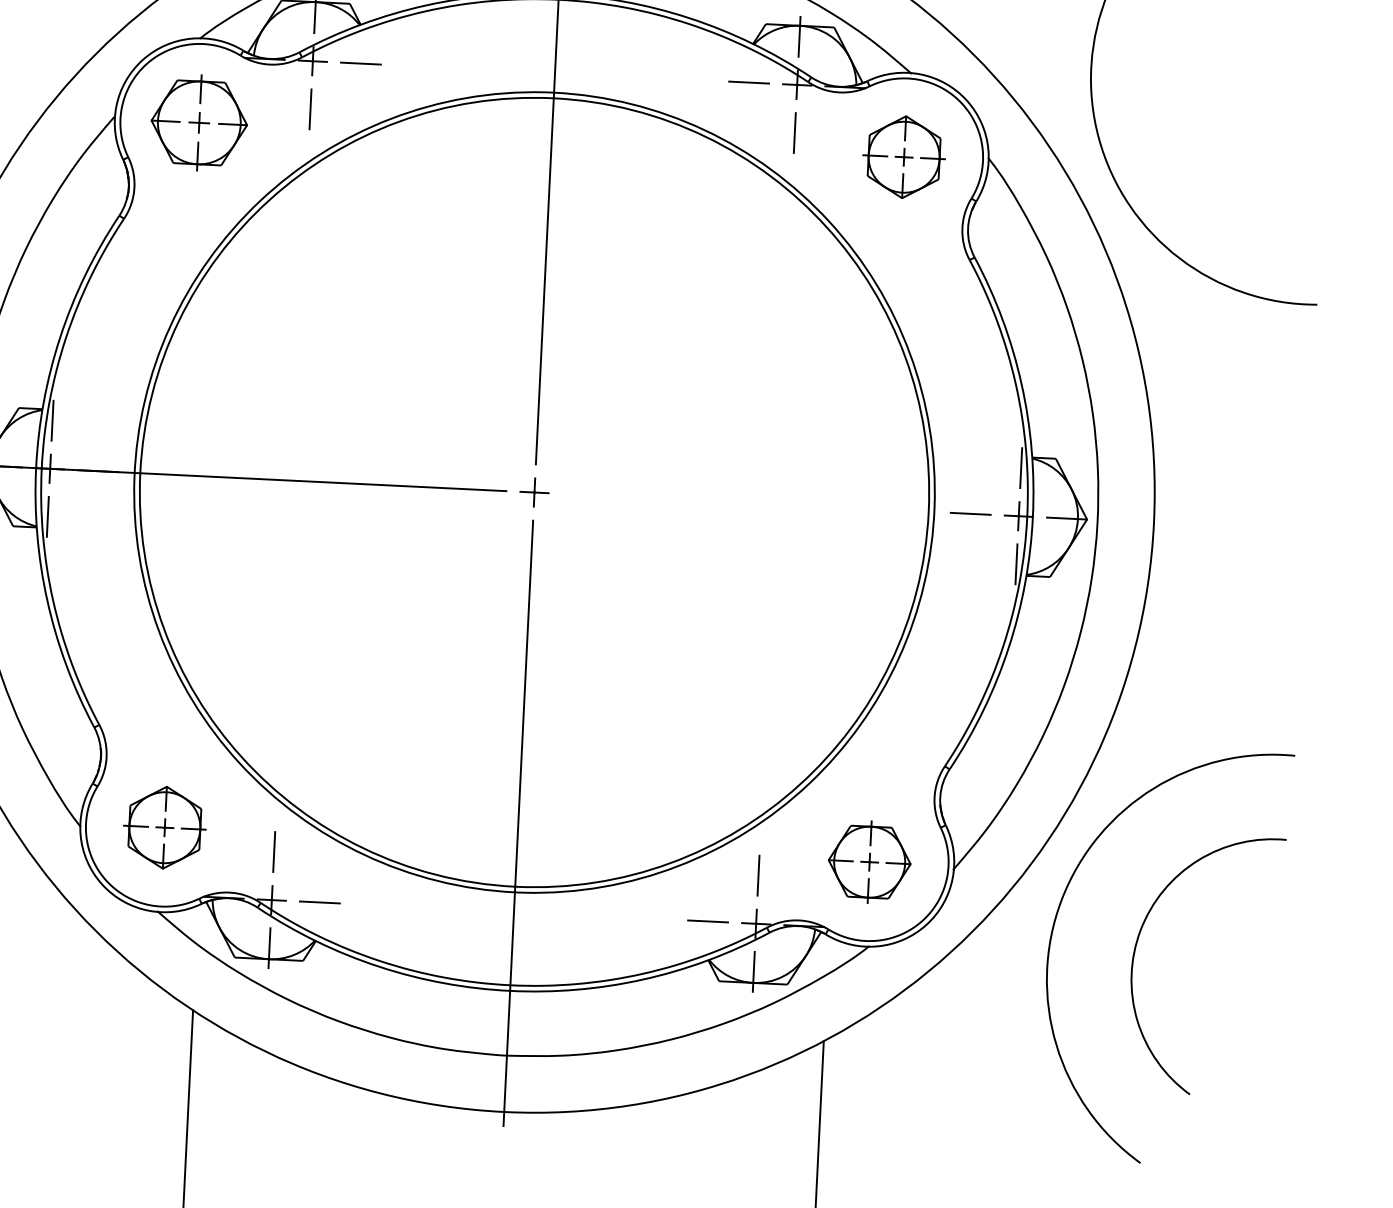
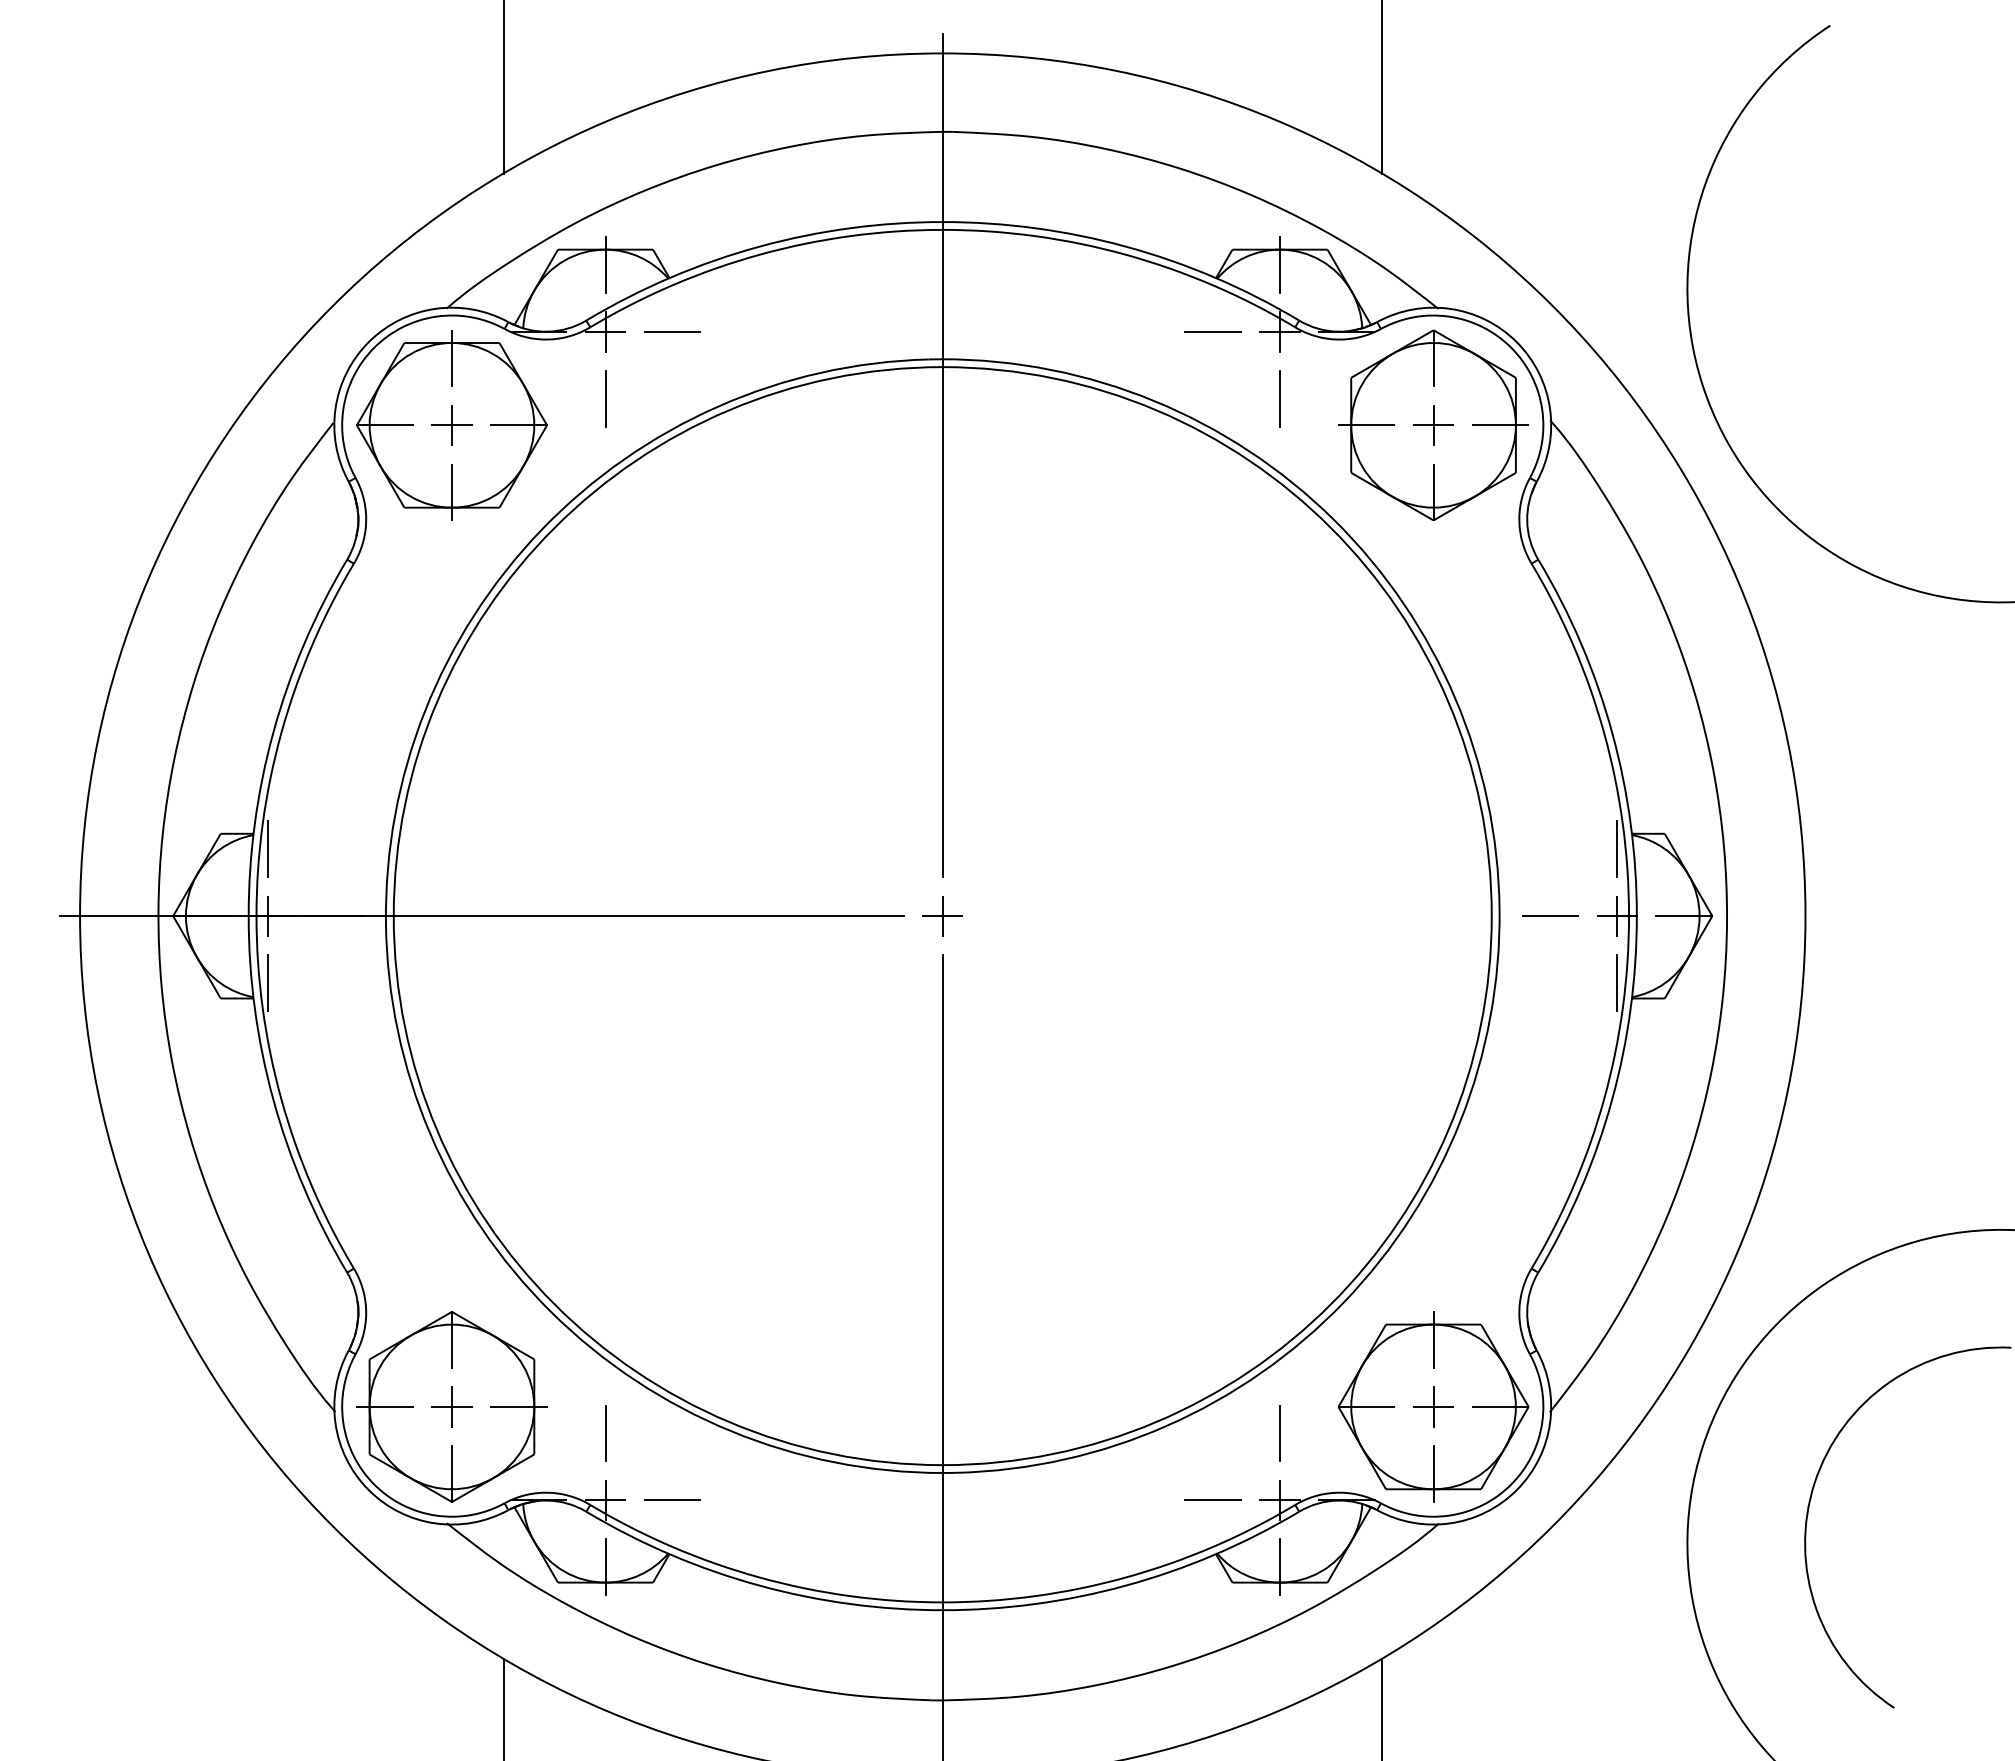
part: (198, 122) -> (451, 425), size x1.43
part: (904, 156) -> (1433, 424), size x1.67
part: (164, 827) -> (451, 1406), size x1.67
part: (869, 861) -> (1433, 1406), size x1.67

